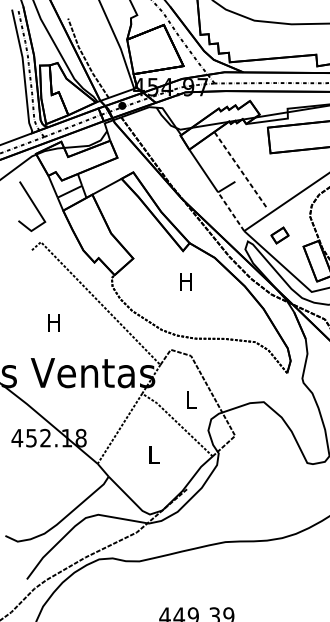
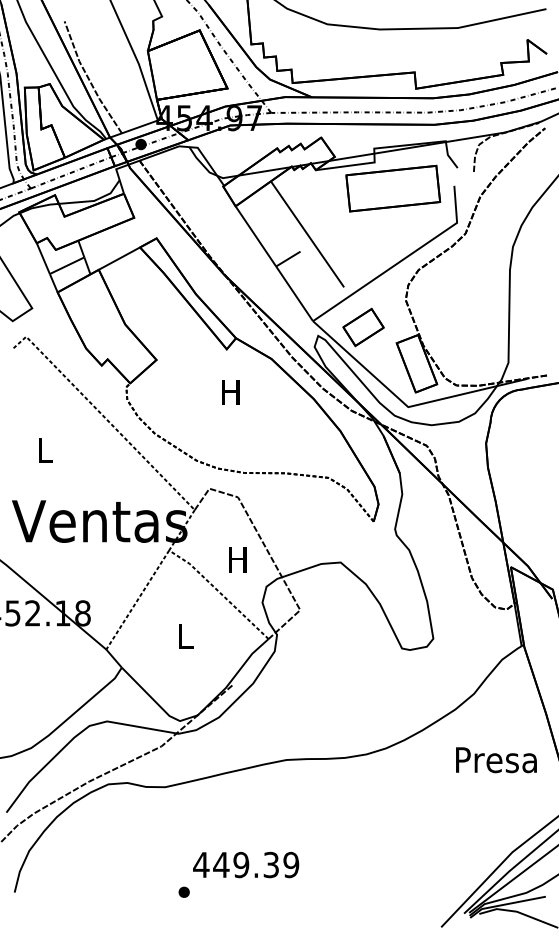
line: (240, 168) -> (307, 233), dashed -> solid
line: (231, 211) -> (294, 293), dashed -> solid
part: (280, 235) -> (363, 327), size x1.67
text: (53, 322) -> (44, 450), H -> L
text: (190, 399) -> (237, 559), L -> H

